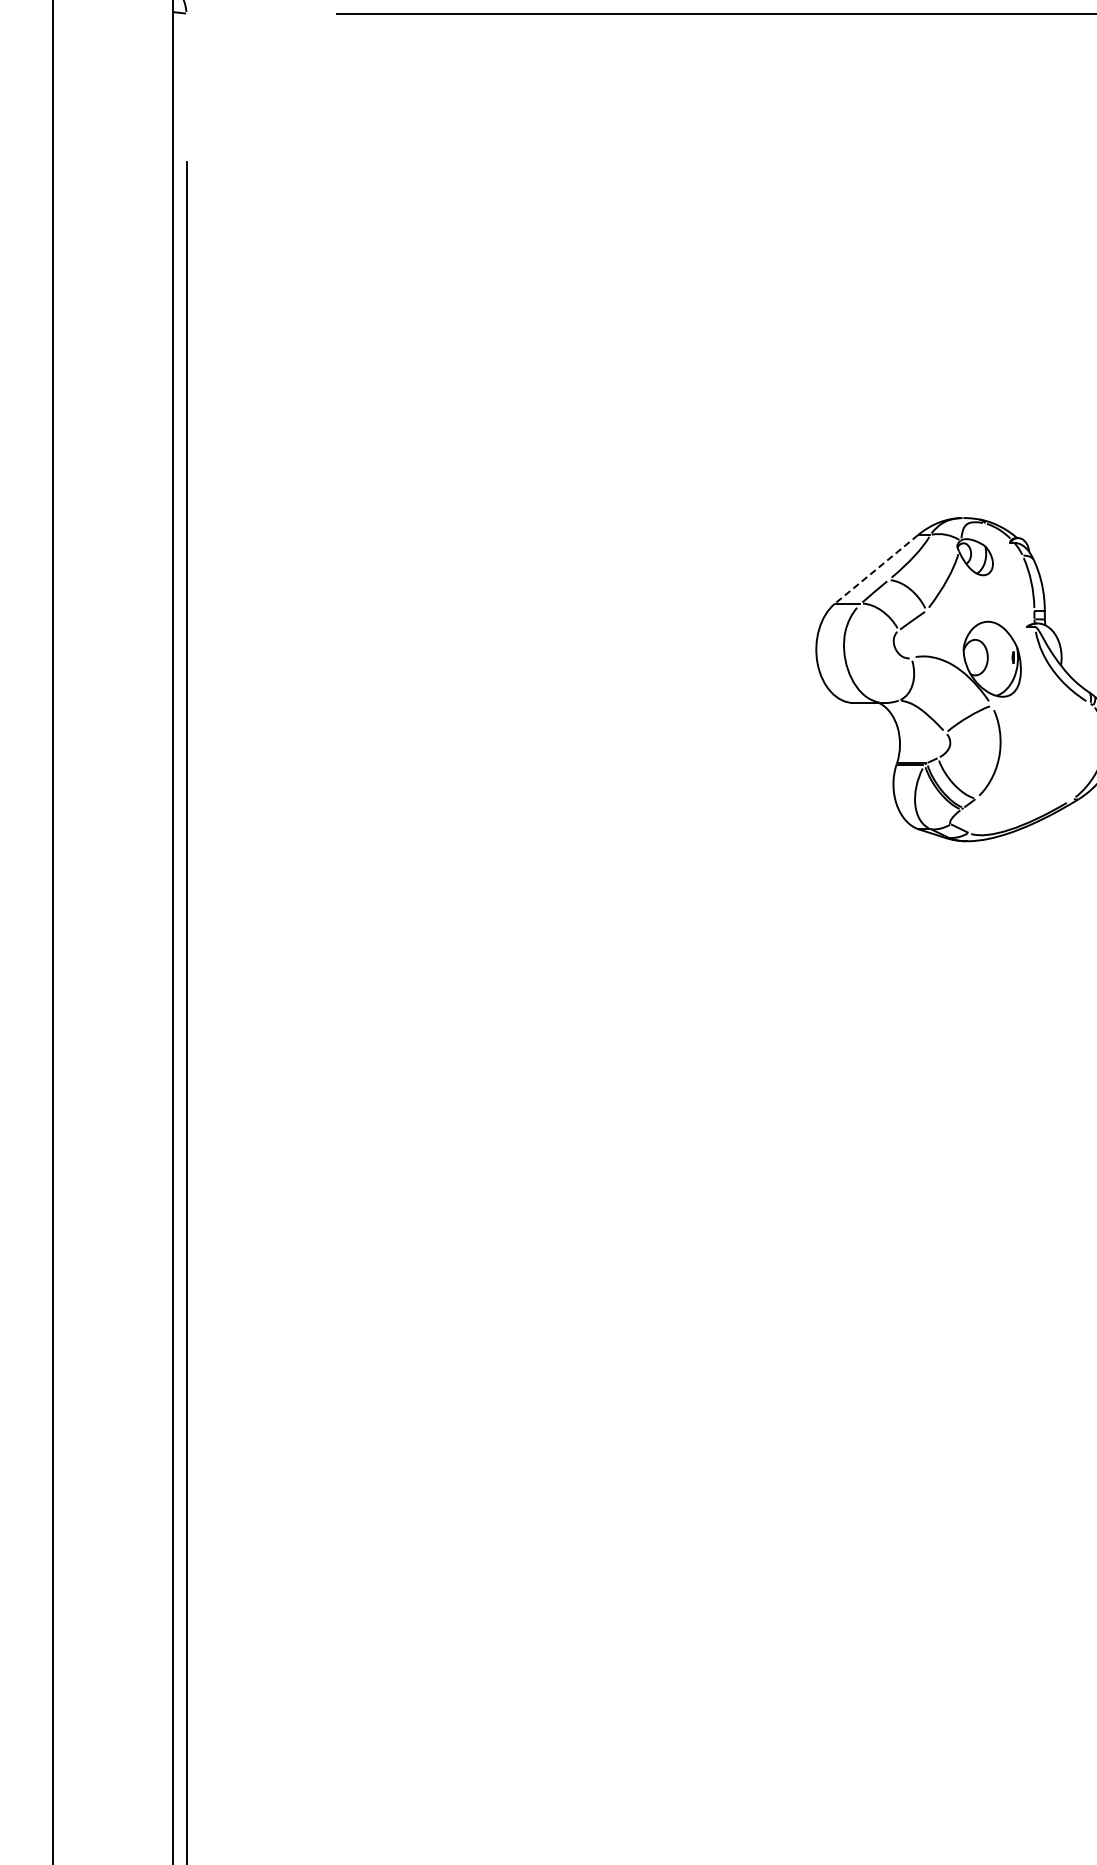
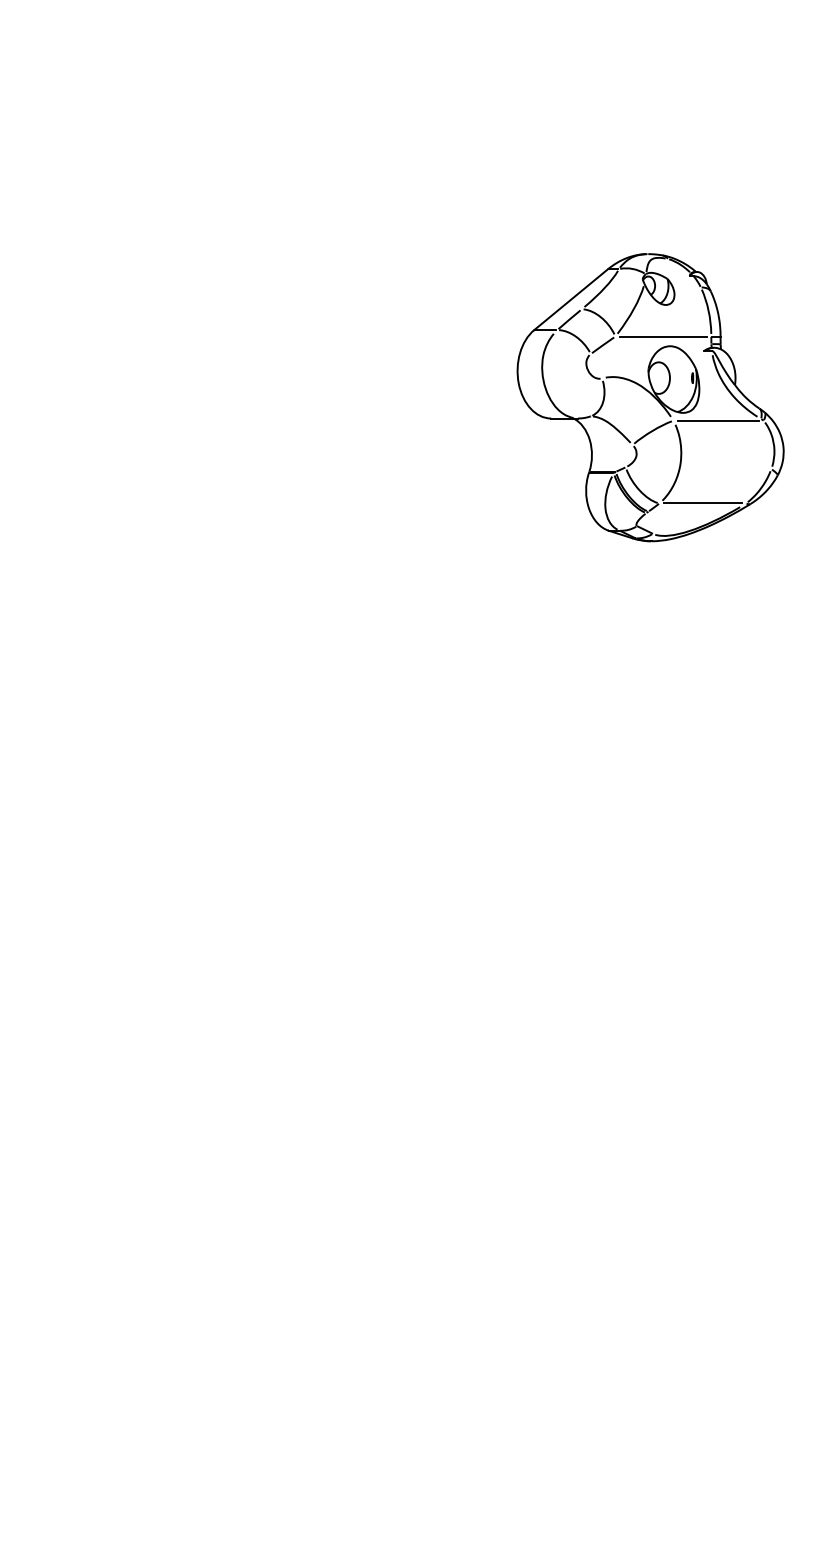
line: (876, 569) -> (571, 299), dashed -> solid
line: (979, 610) -> (662, 336), added
line: (1042, 705) -> (718, 420), added
line: (1024, 798) -> (702, 503), added

